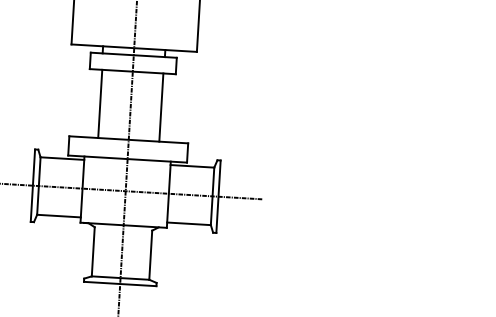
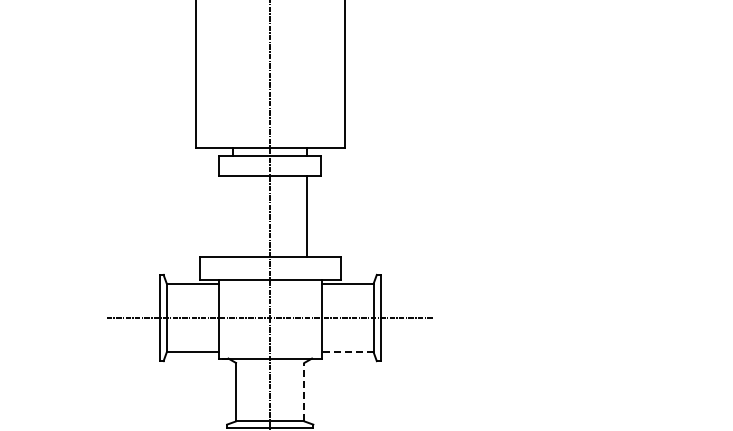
line: (99, 103) -> (233, 215), removed
line: (188, 224) -> (347, 352), solid -> dashed
line: (150, 254) -> (304, 391), solid -> dashed

